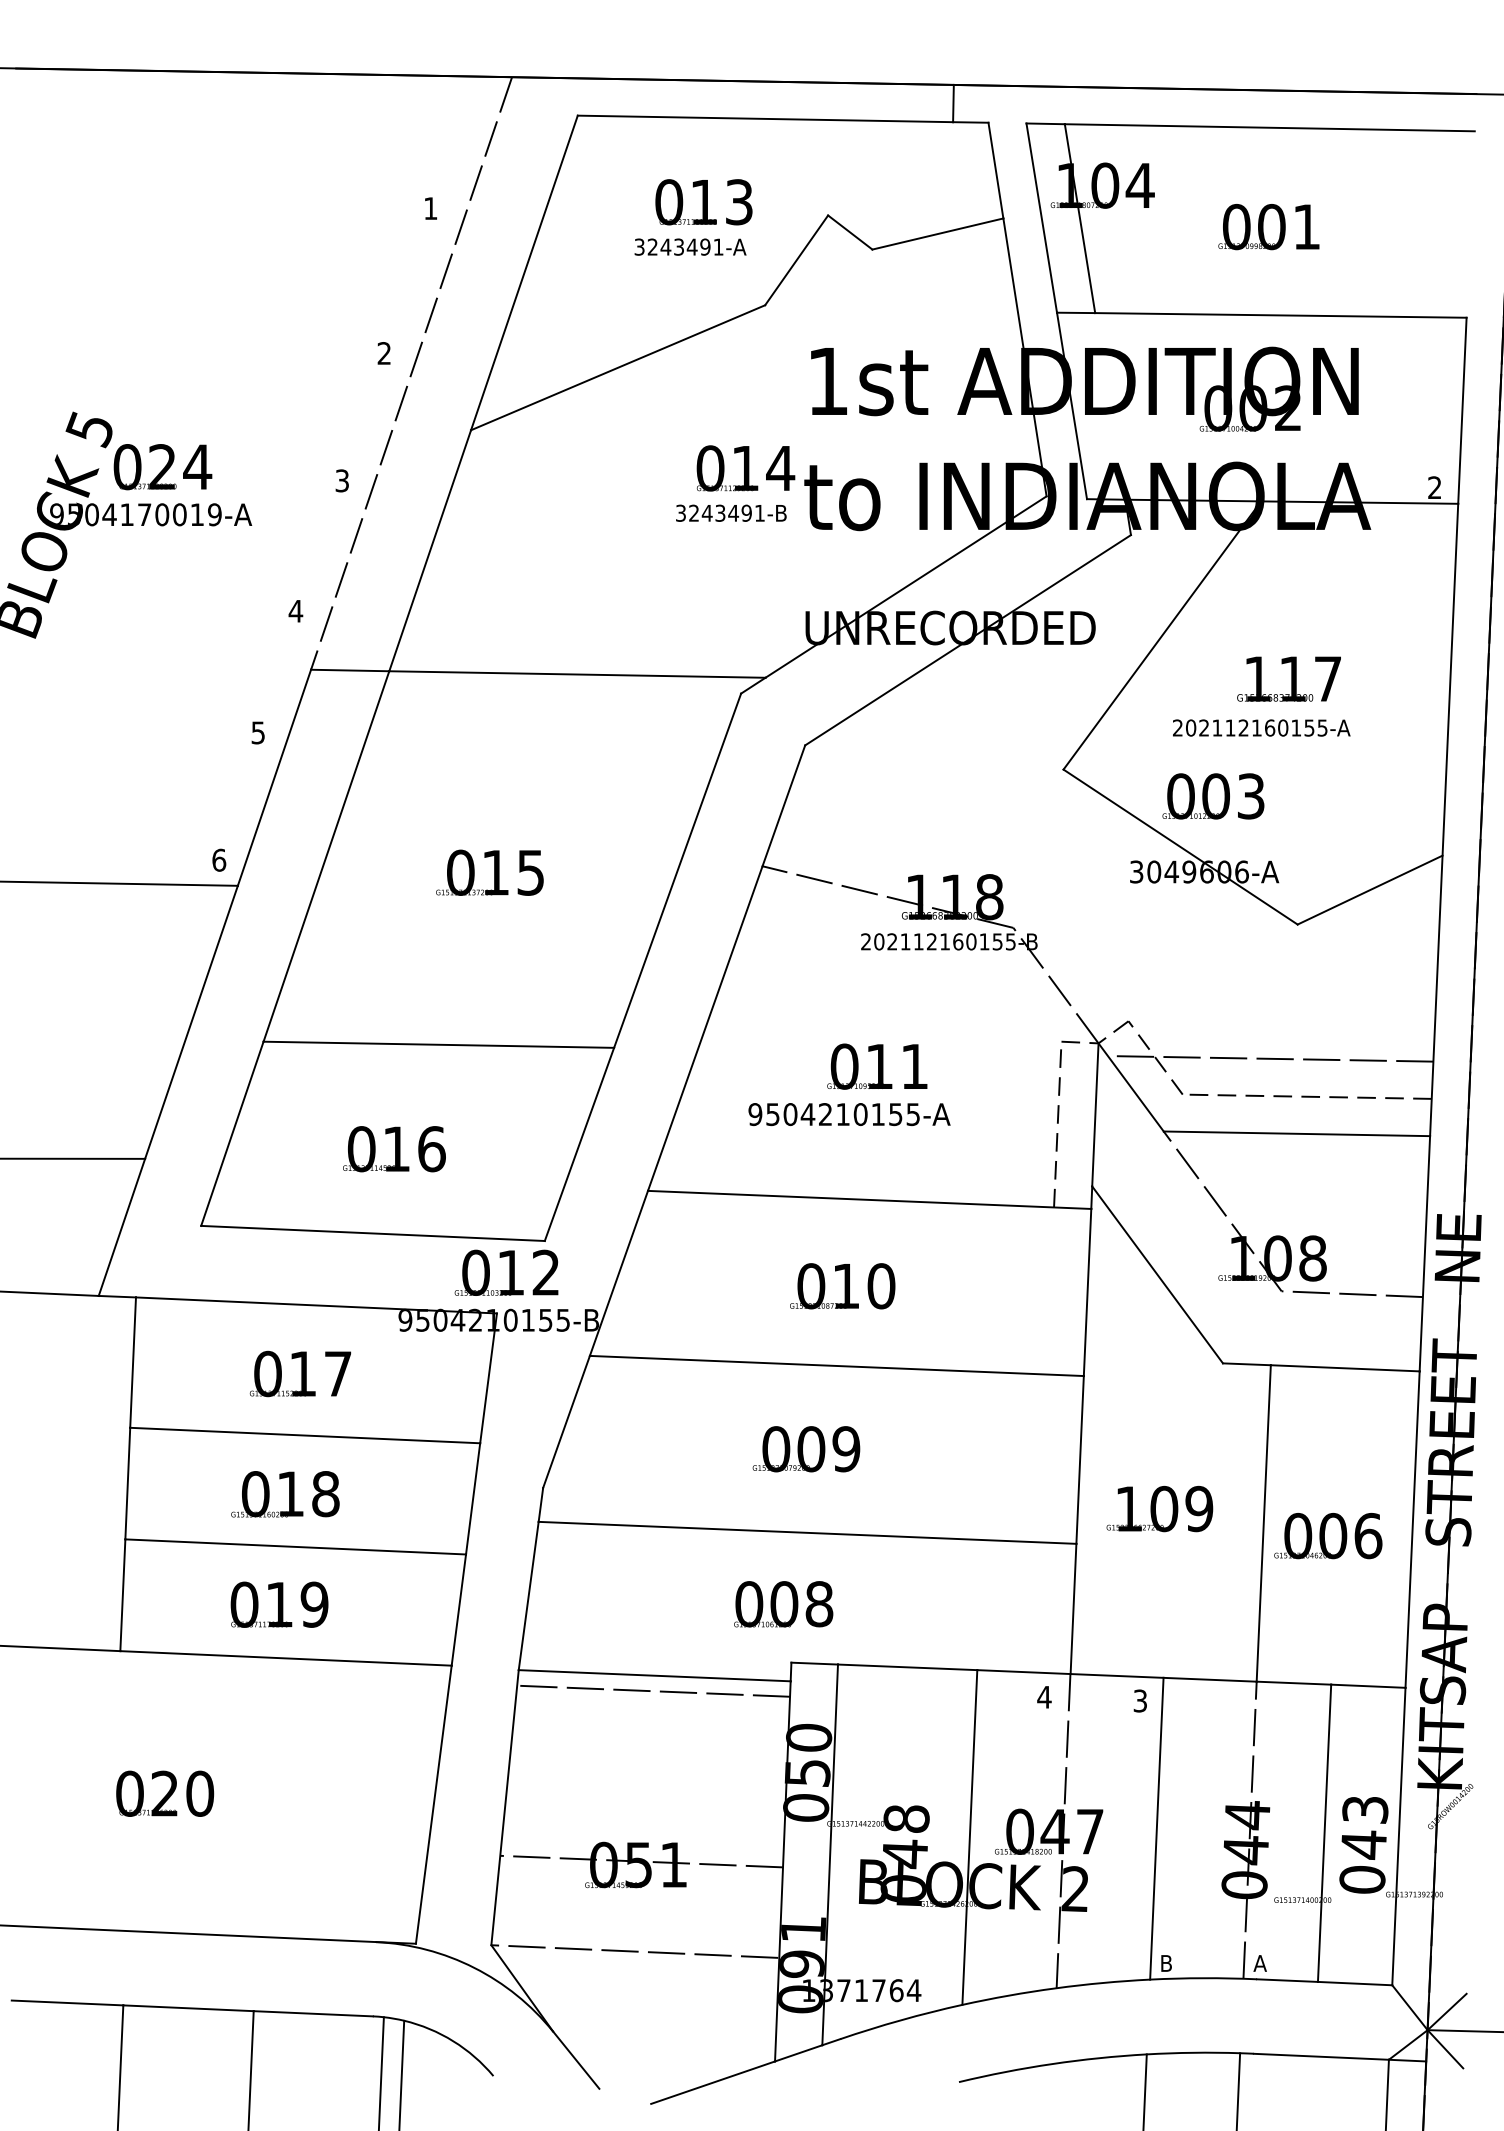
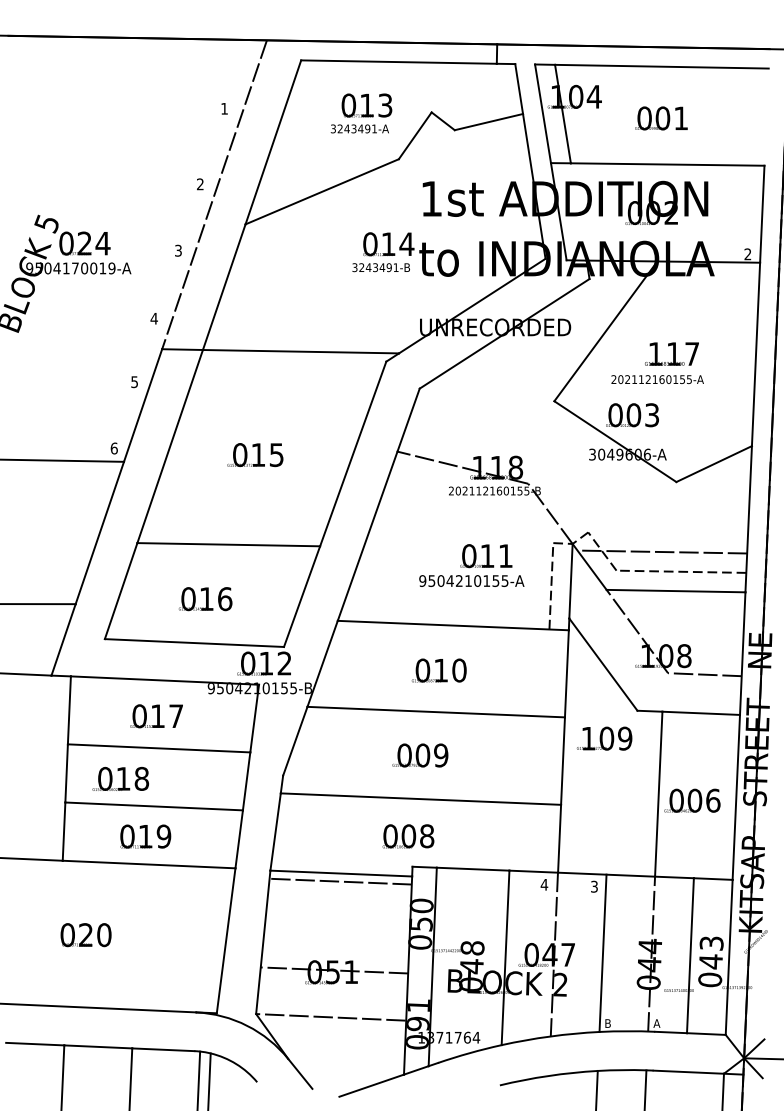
text: (848, 1084) -> (471, 565), moved
text: (284, 1493) -> (120, 778), moved
text: (1159, 1508) -> (604, 738), moved

